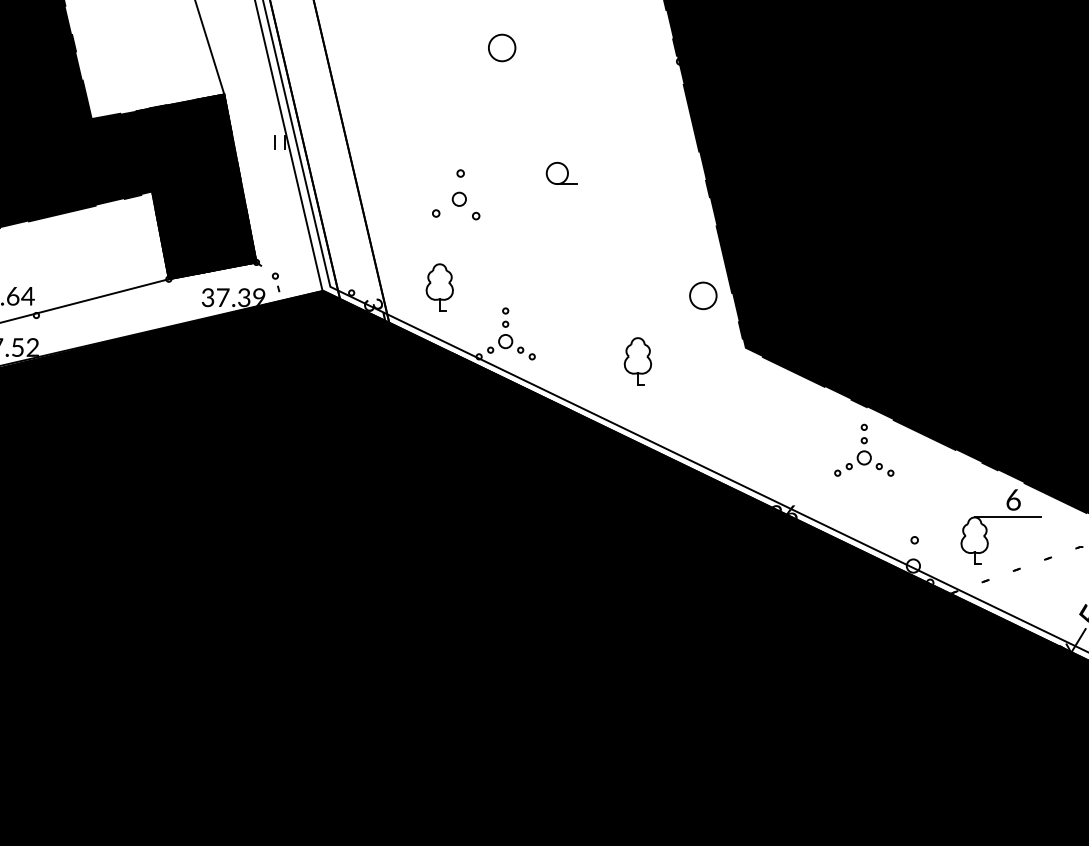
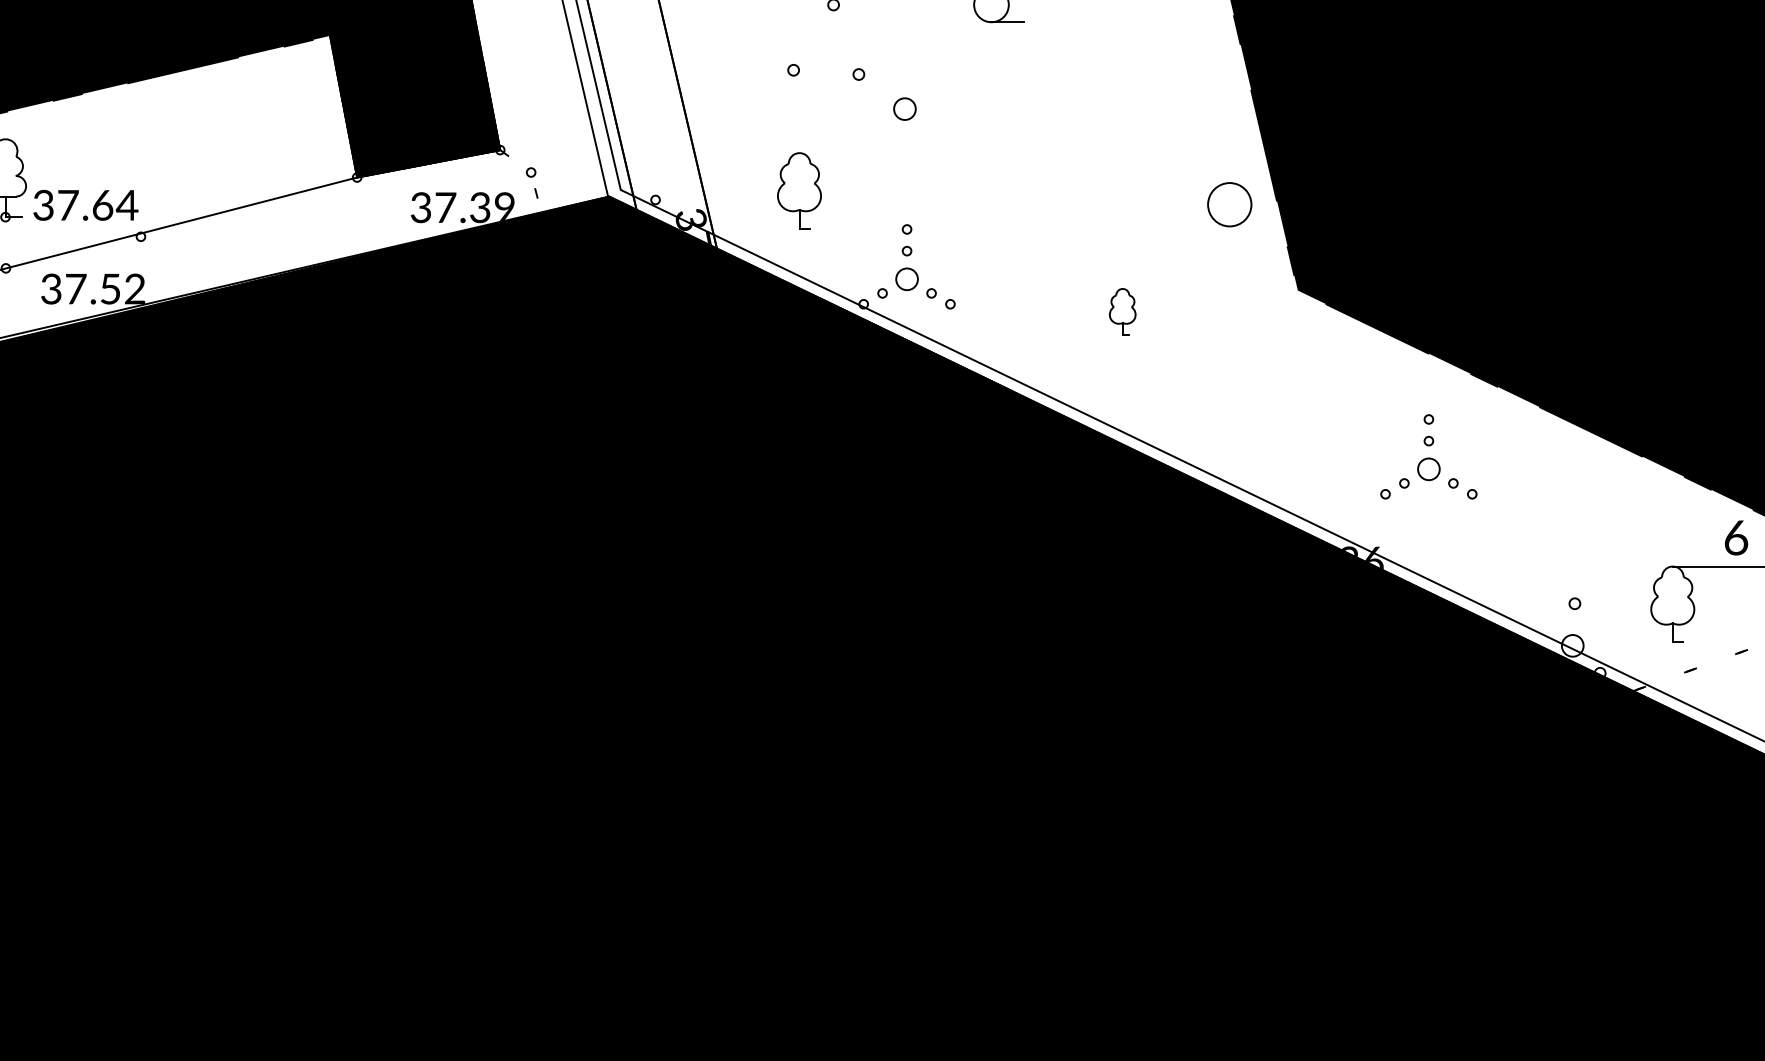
circle: (458, 198) -> (903, 107), moved
part: (637, 361) -> (1122, 311), size x0.6
part: (864, 449) -> (1429, 455), moved

